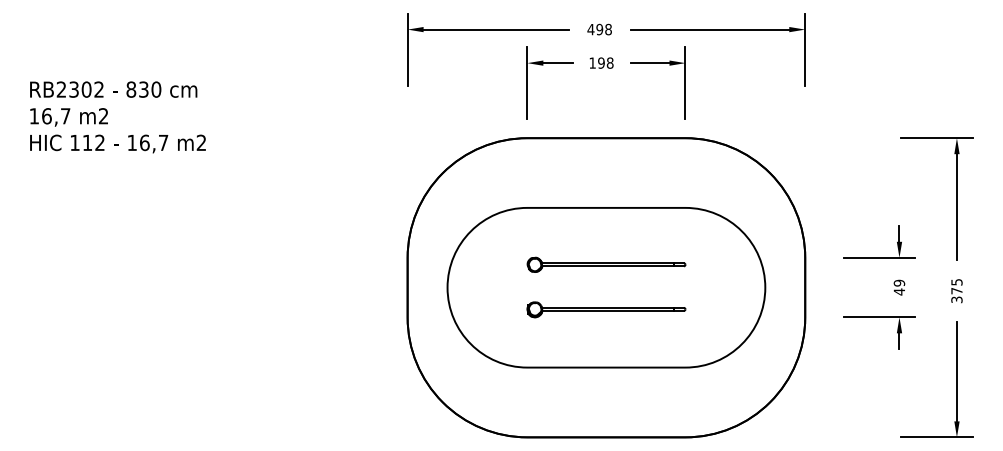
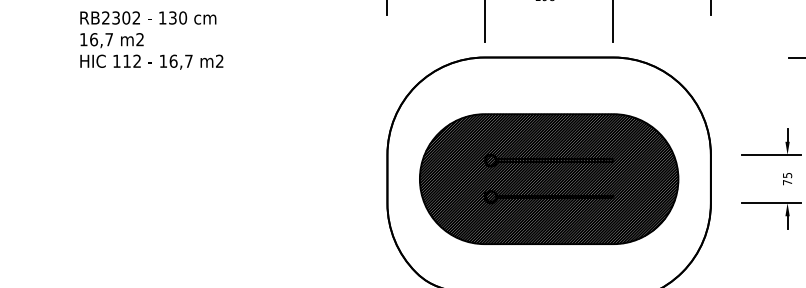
text: (131, 89) -> (162, 17), 830 -> 130
hatch: (606, 287) -> (549, 178), added
text: (898, 287) -> (786, 178), 49 -> 75

